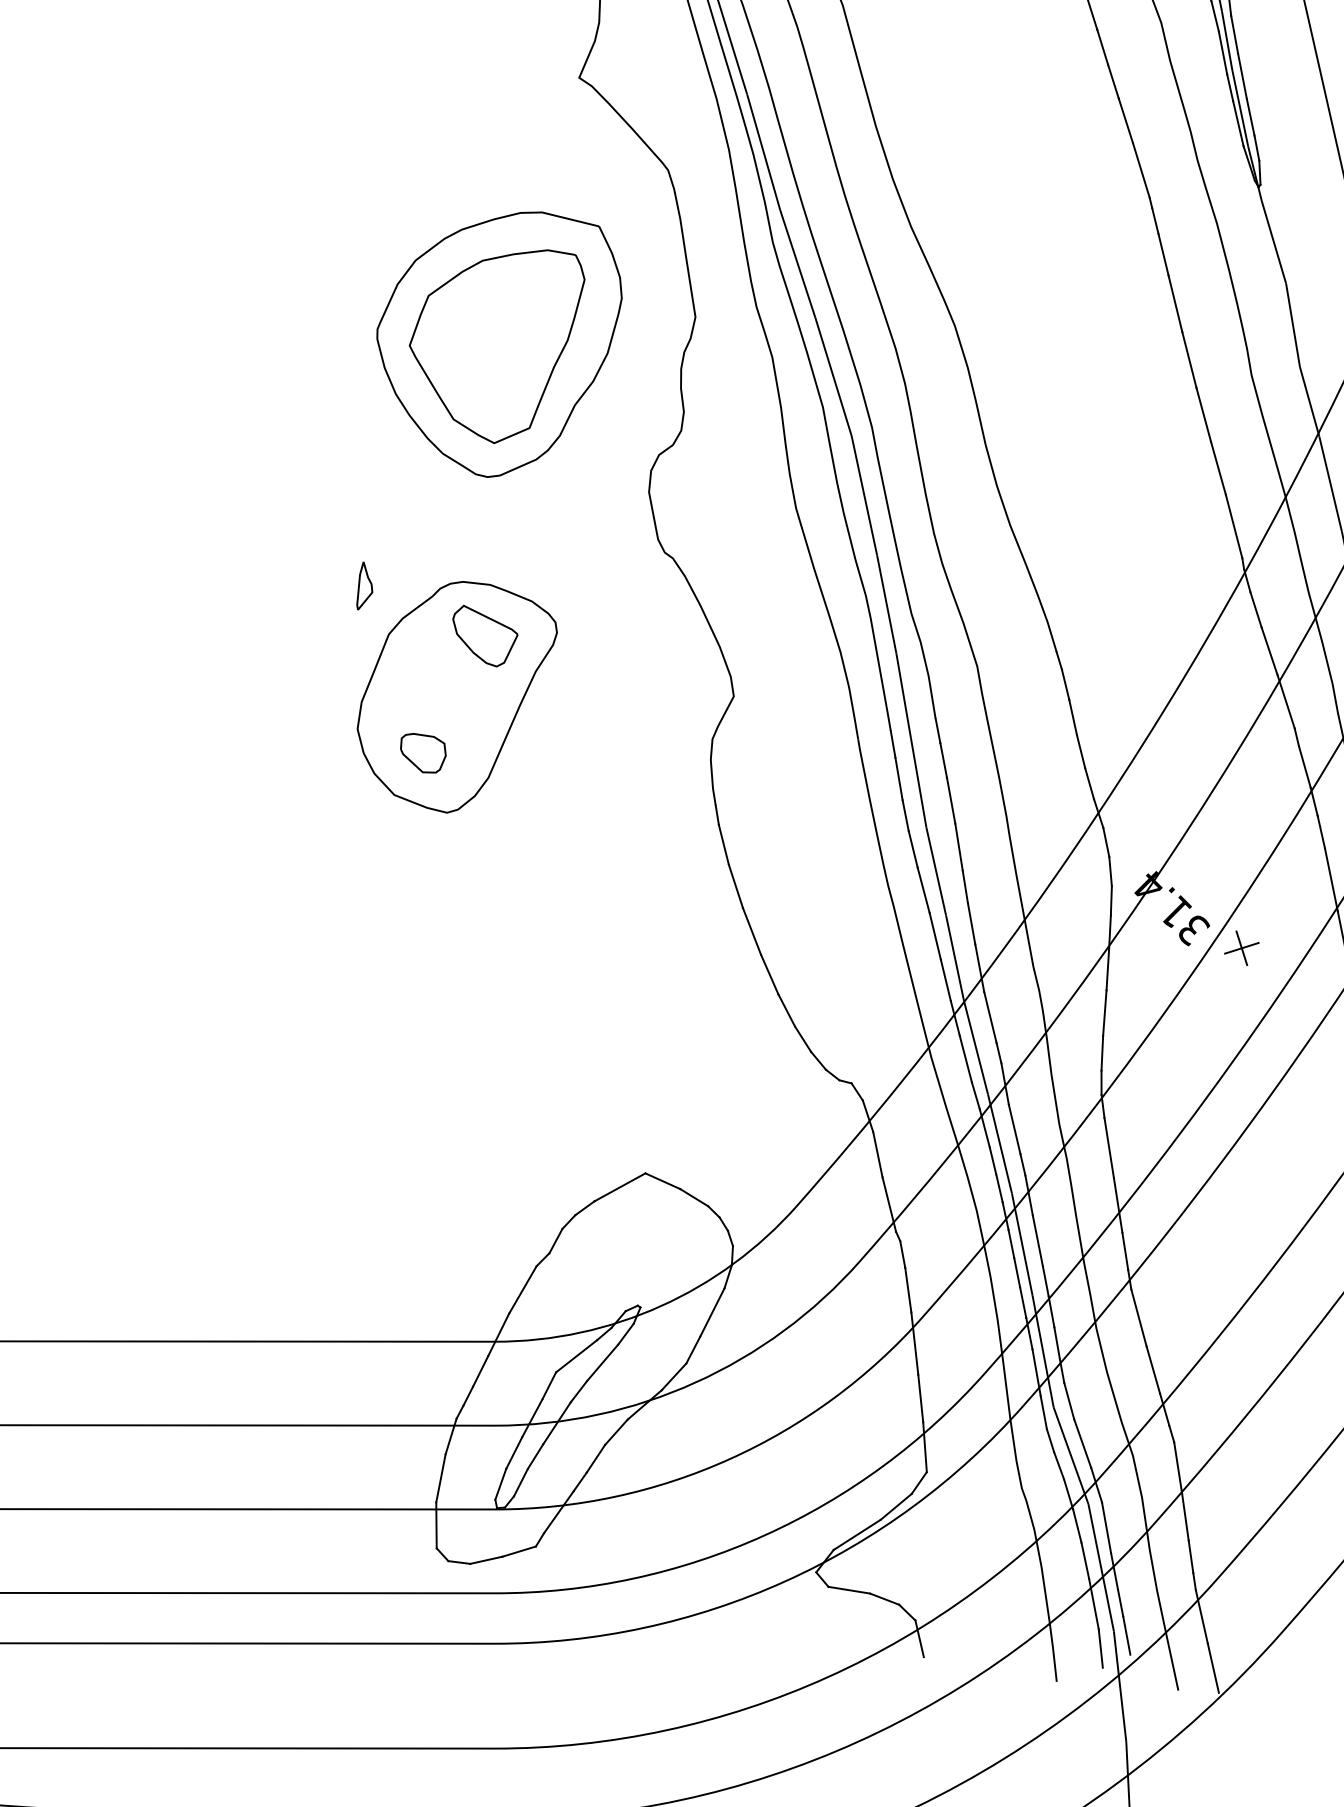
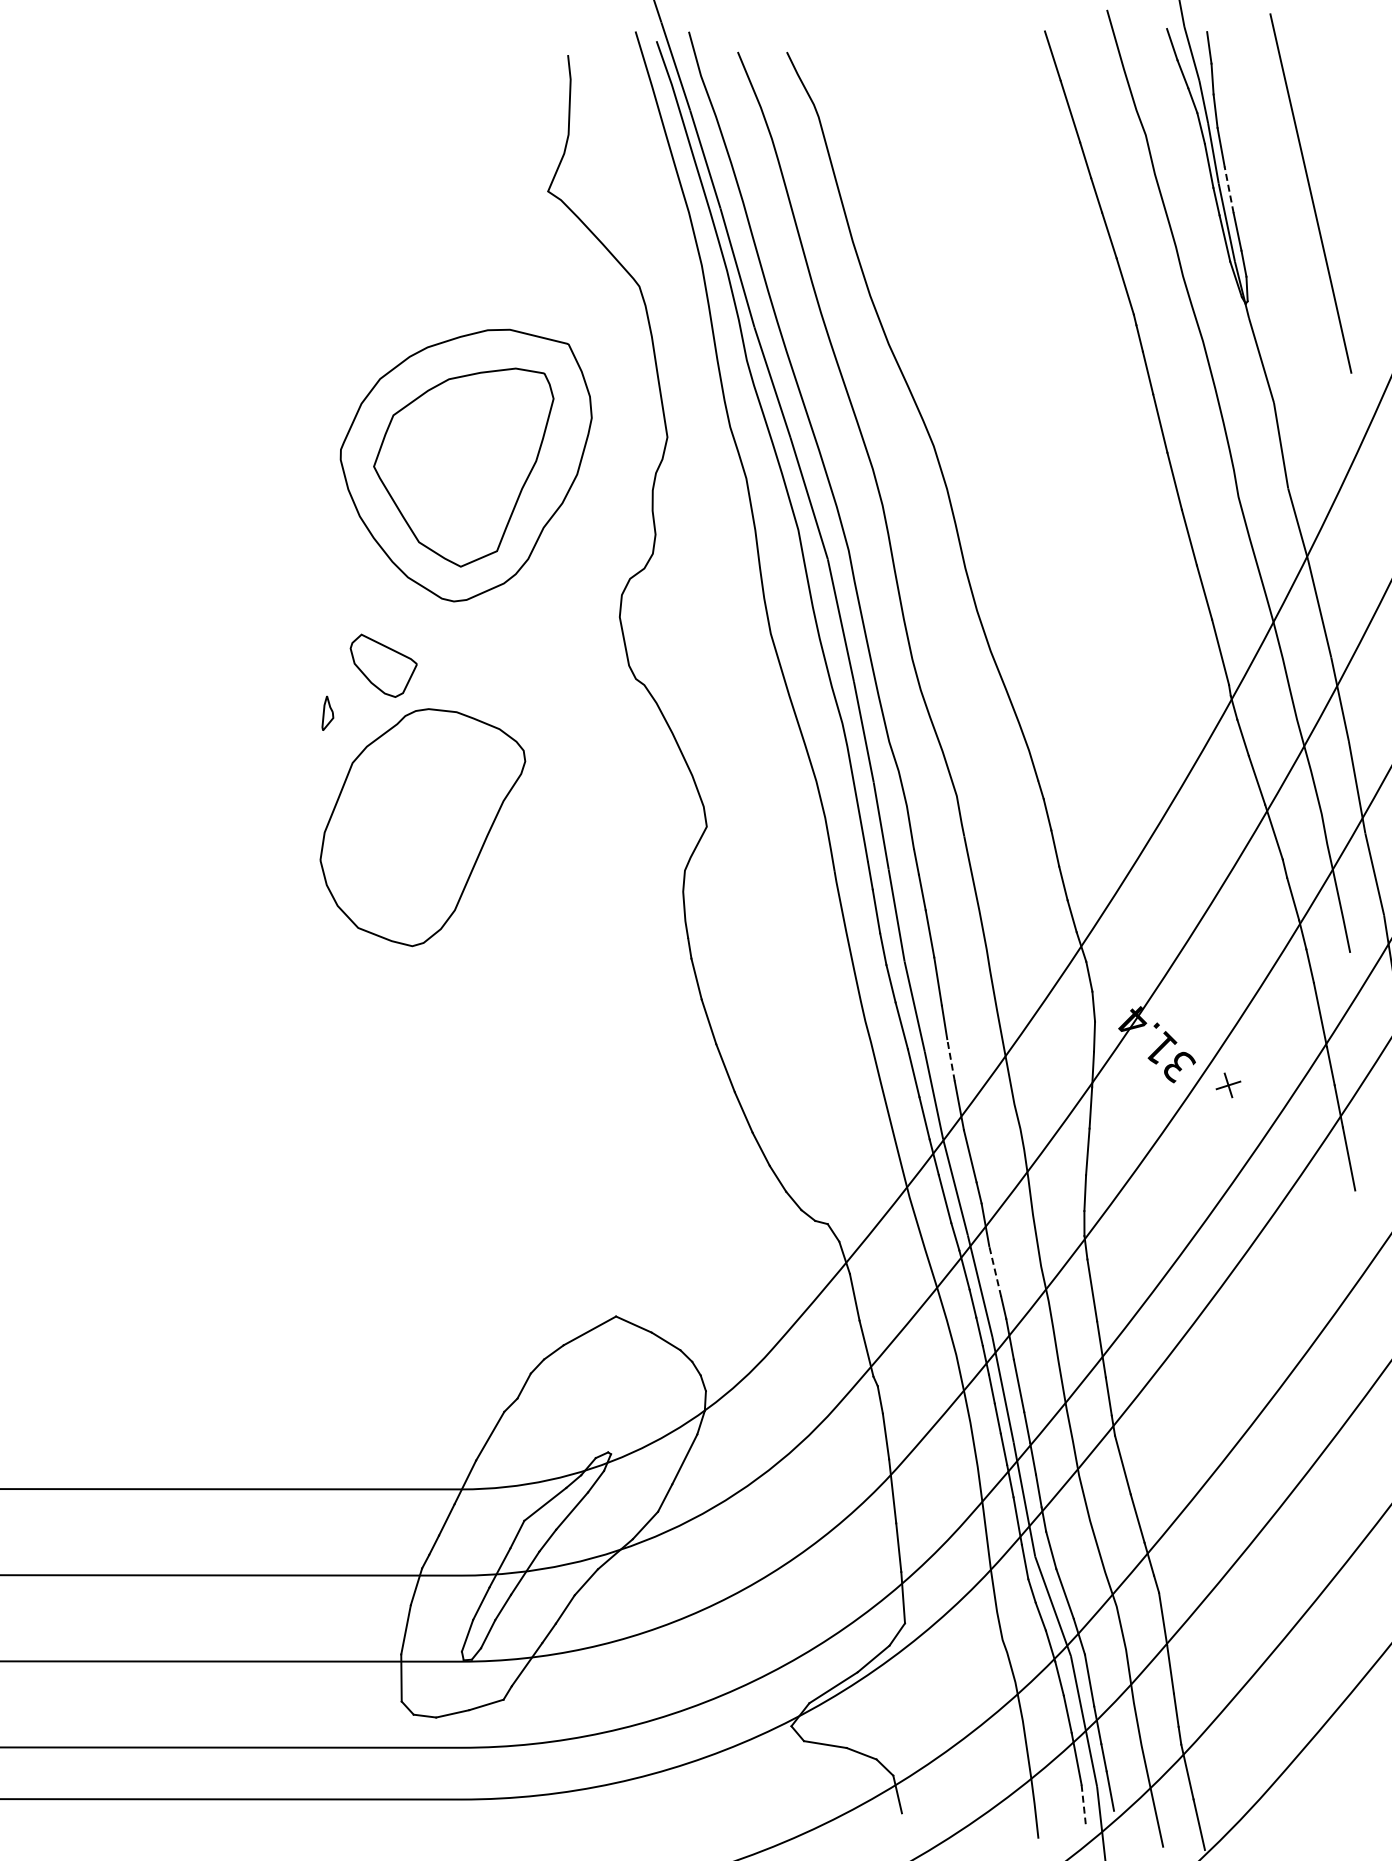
line: (1242, 75) -> (1229, 189), solid -> dashed
part: (364, 586) -> (327, 713), size x0.7
part: (485, 635) -> (383, 665), moved
part: (422, 752) -> (387, 884), removed
line: (971, 923) -> (950, 1059), solid -> dashed
part: (1241, 948) -> (1228, 1085), size x0.7
line: (1014, 1128) -> (995, 1270), solid -> dashed
line: (1100, 1648) -> (1083, 1804), solid -> dashed

